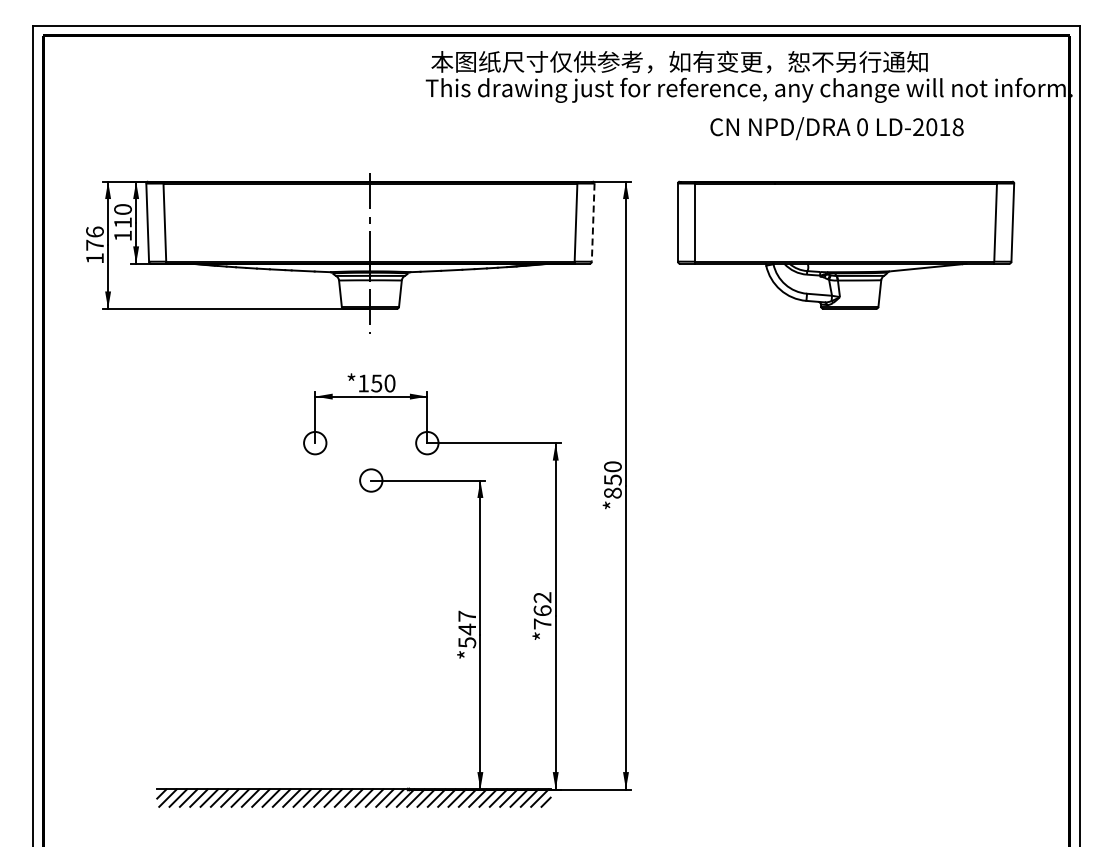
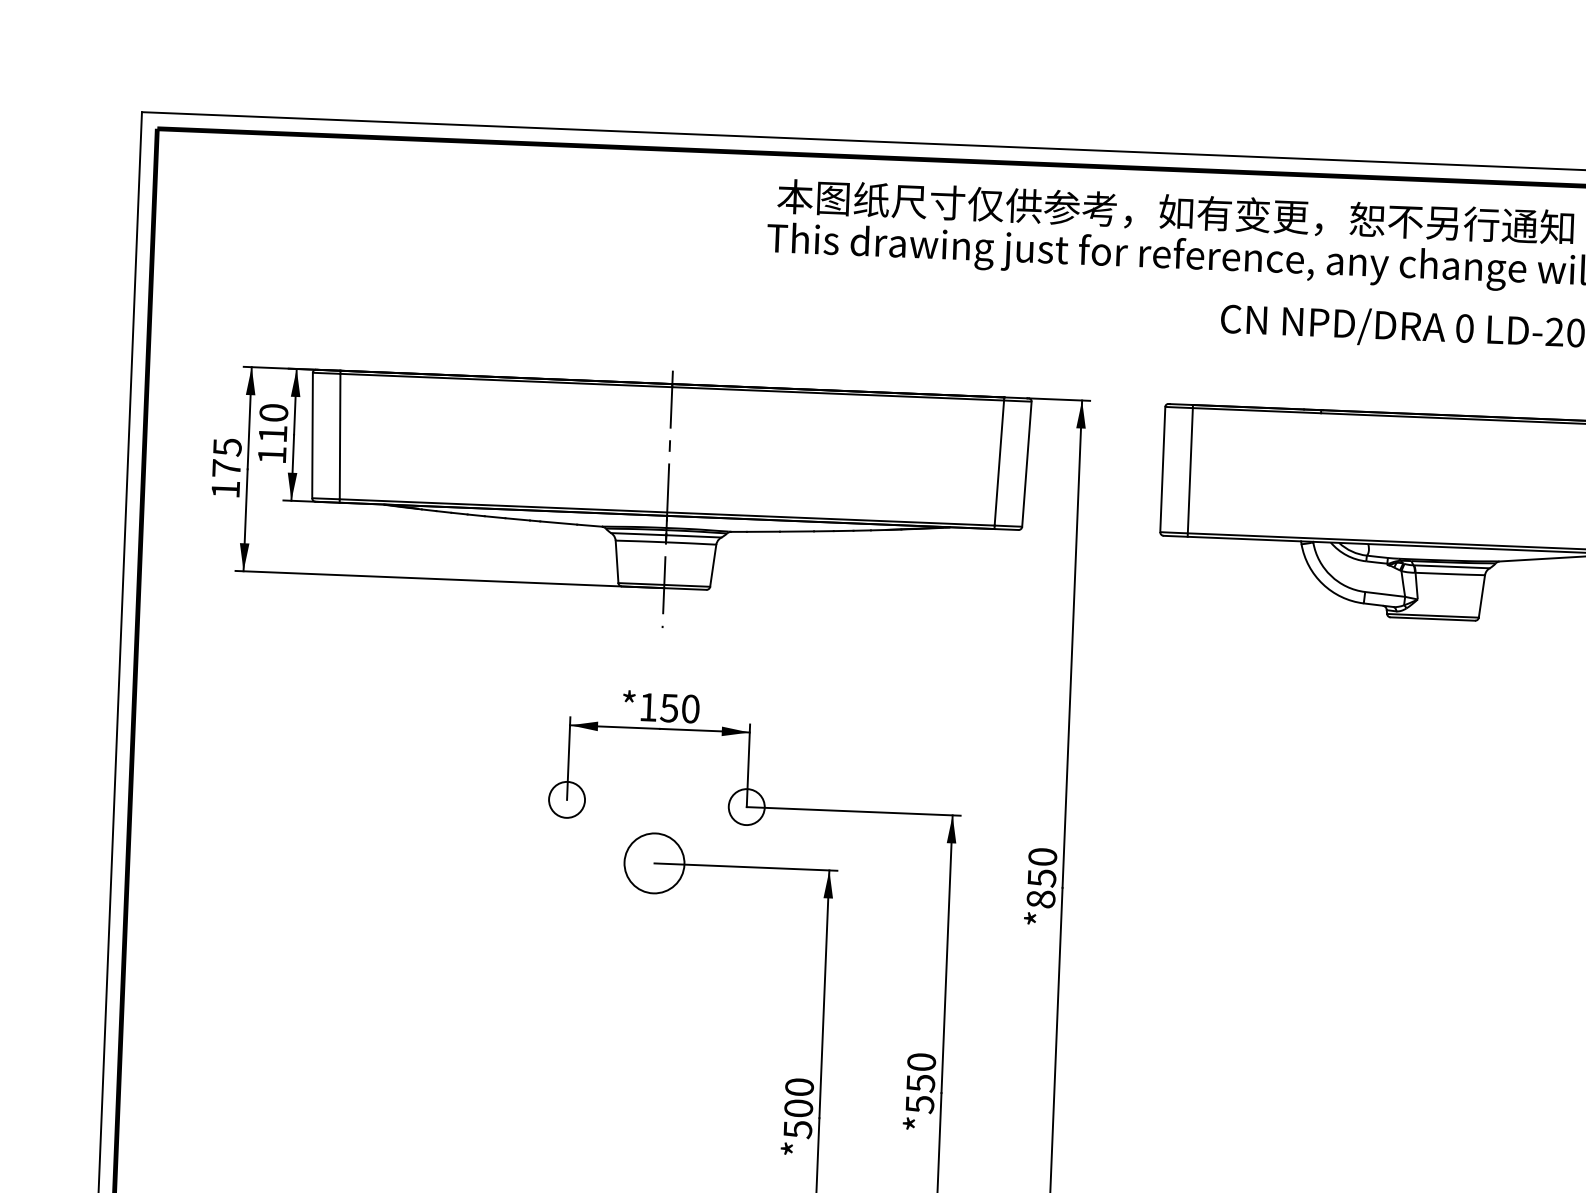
line: (593, 223) -> (1027, 465), dashed -> solid
text: (94, 231) -> (226, 446), 176 -> 175
circle: (370, 480) -> (653, 863), size x1.67
text: (542, 610) -> (920, 1082), *762 -> *550
text: (467, 622) -> (799, 1097), *547 -> *500

